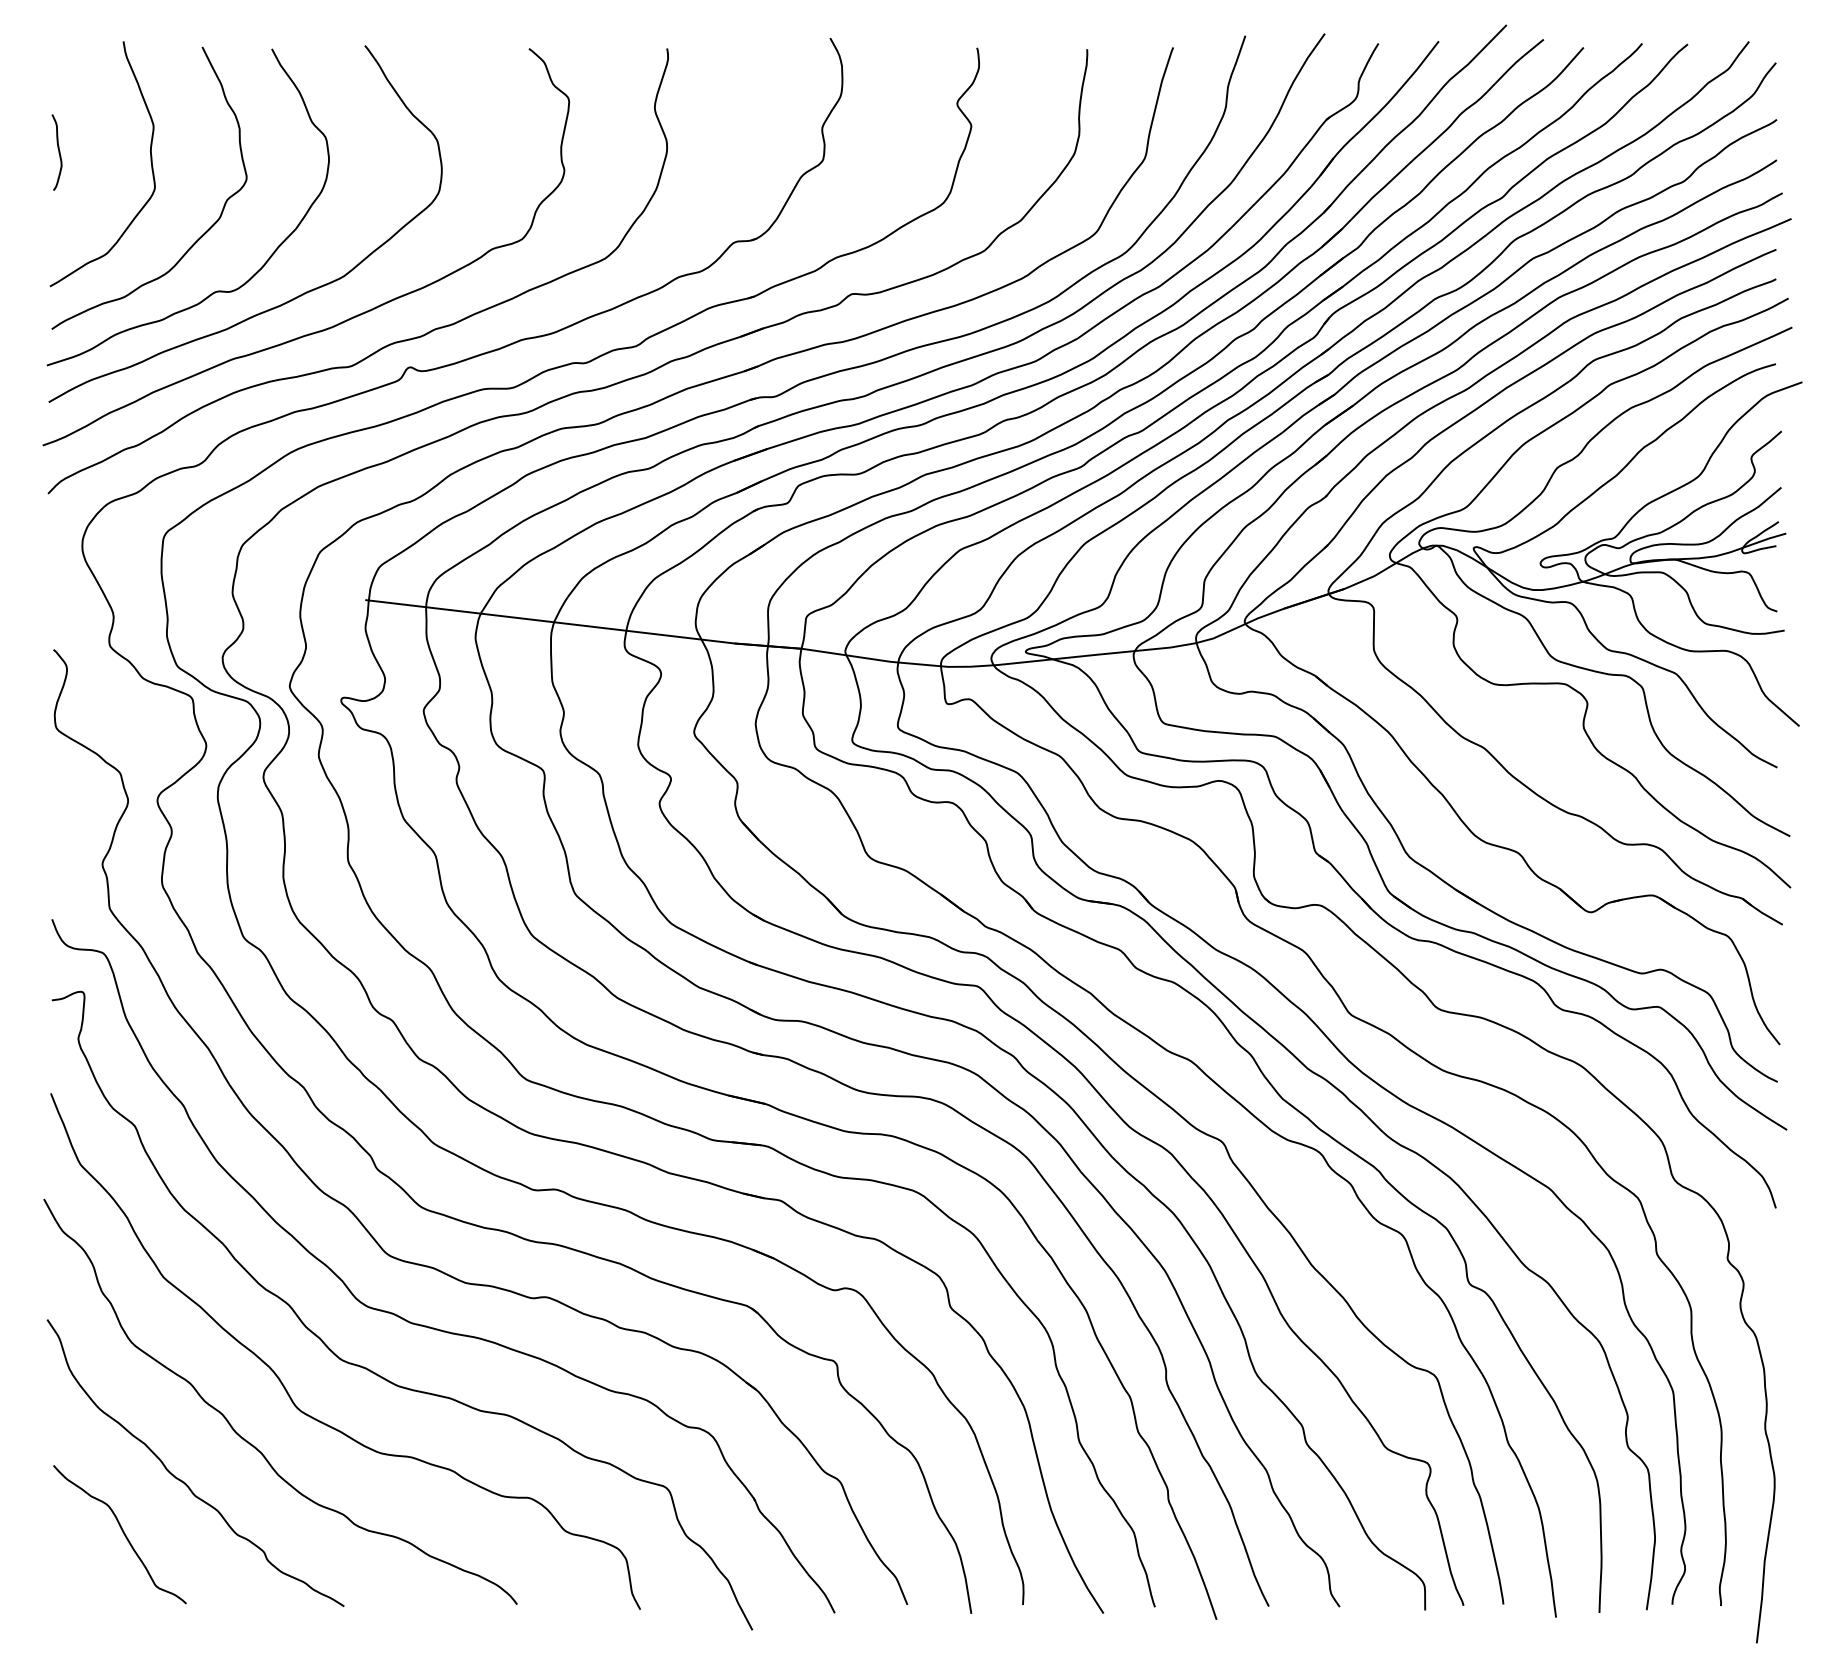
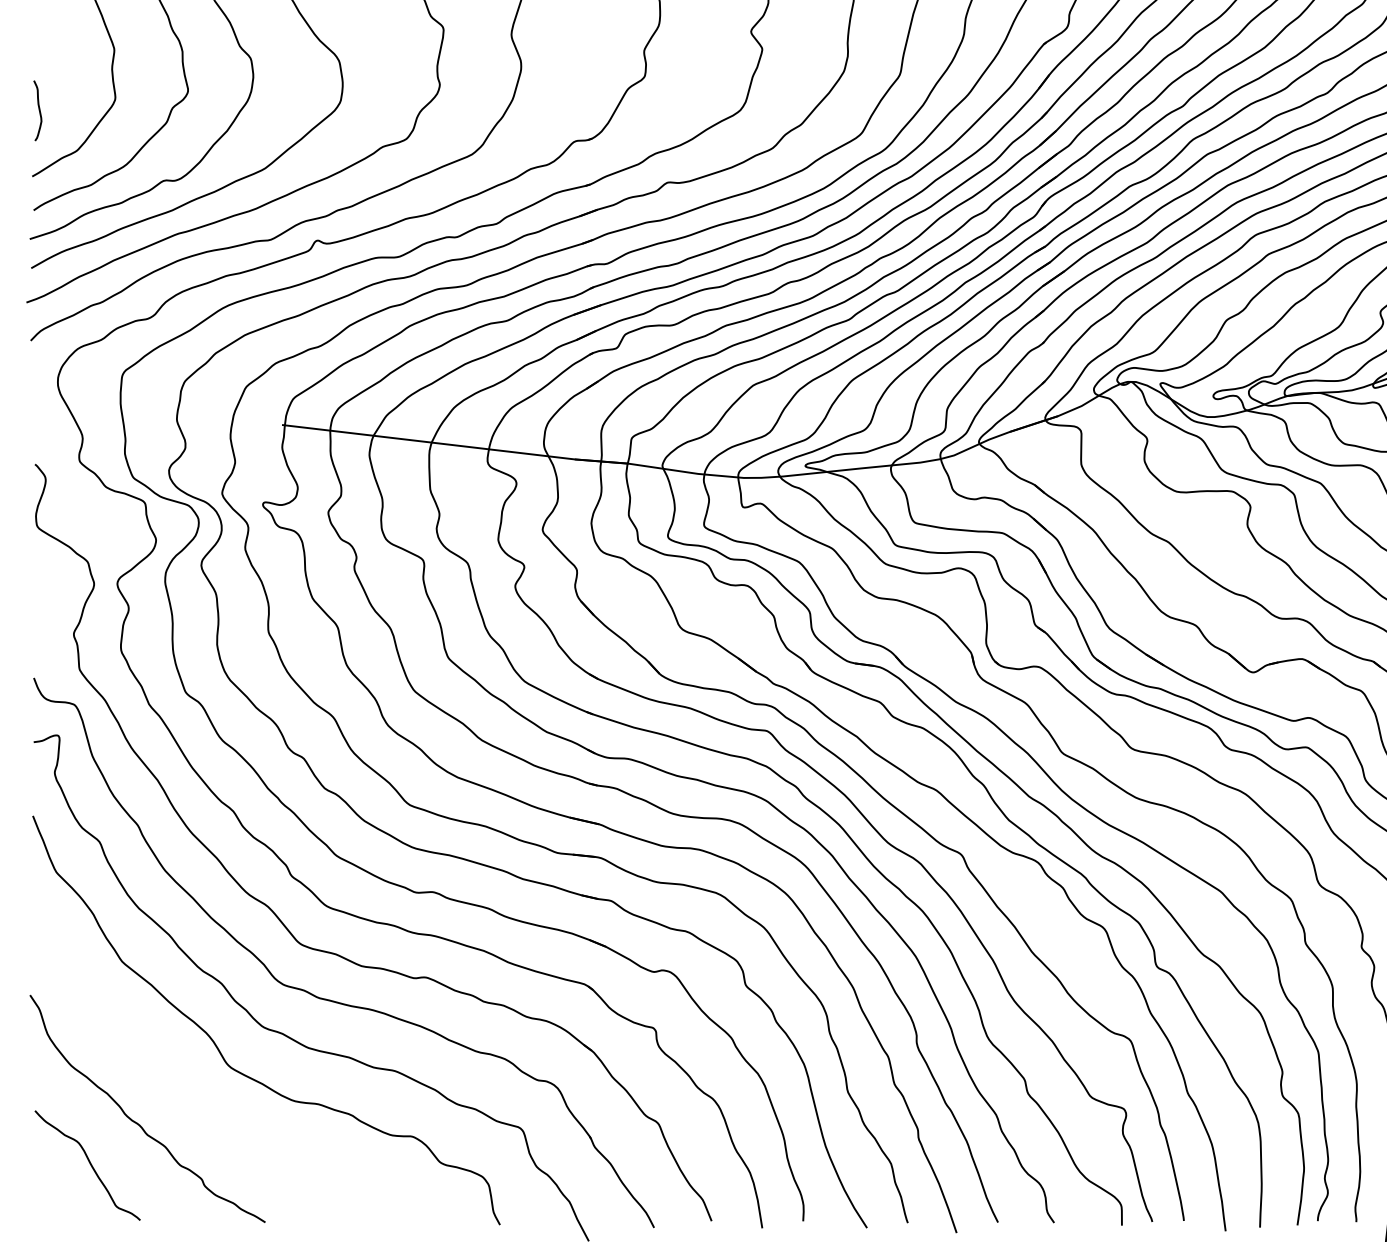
curve: (58, 152) -> (38, 110), moved
curve: (251, 1443) -> (191, 1093), removed

